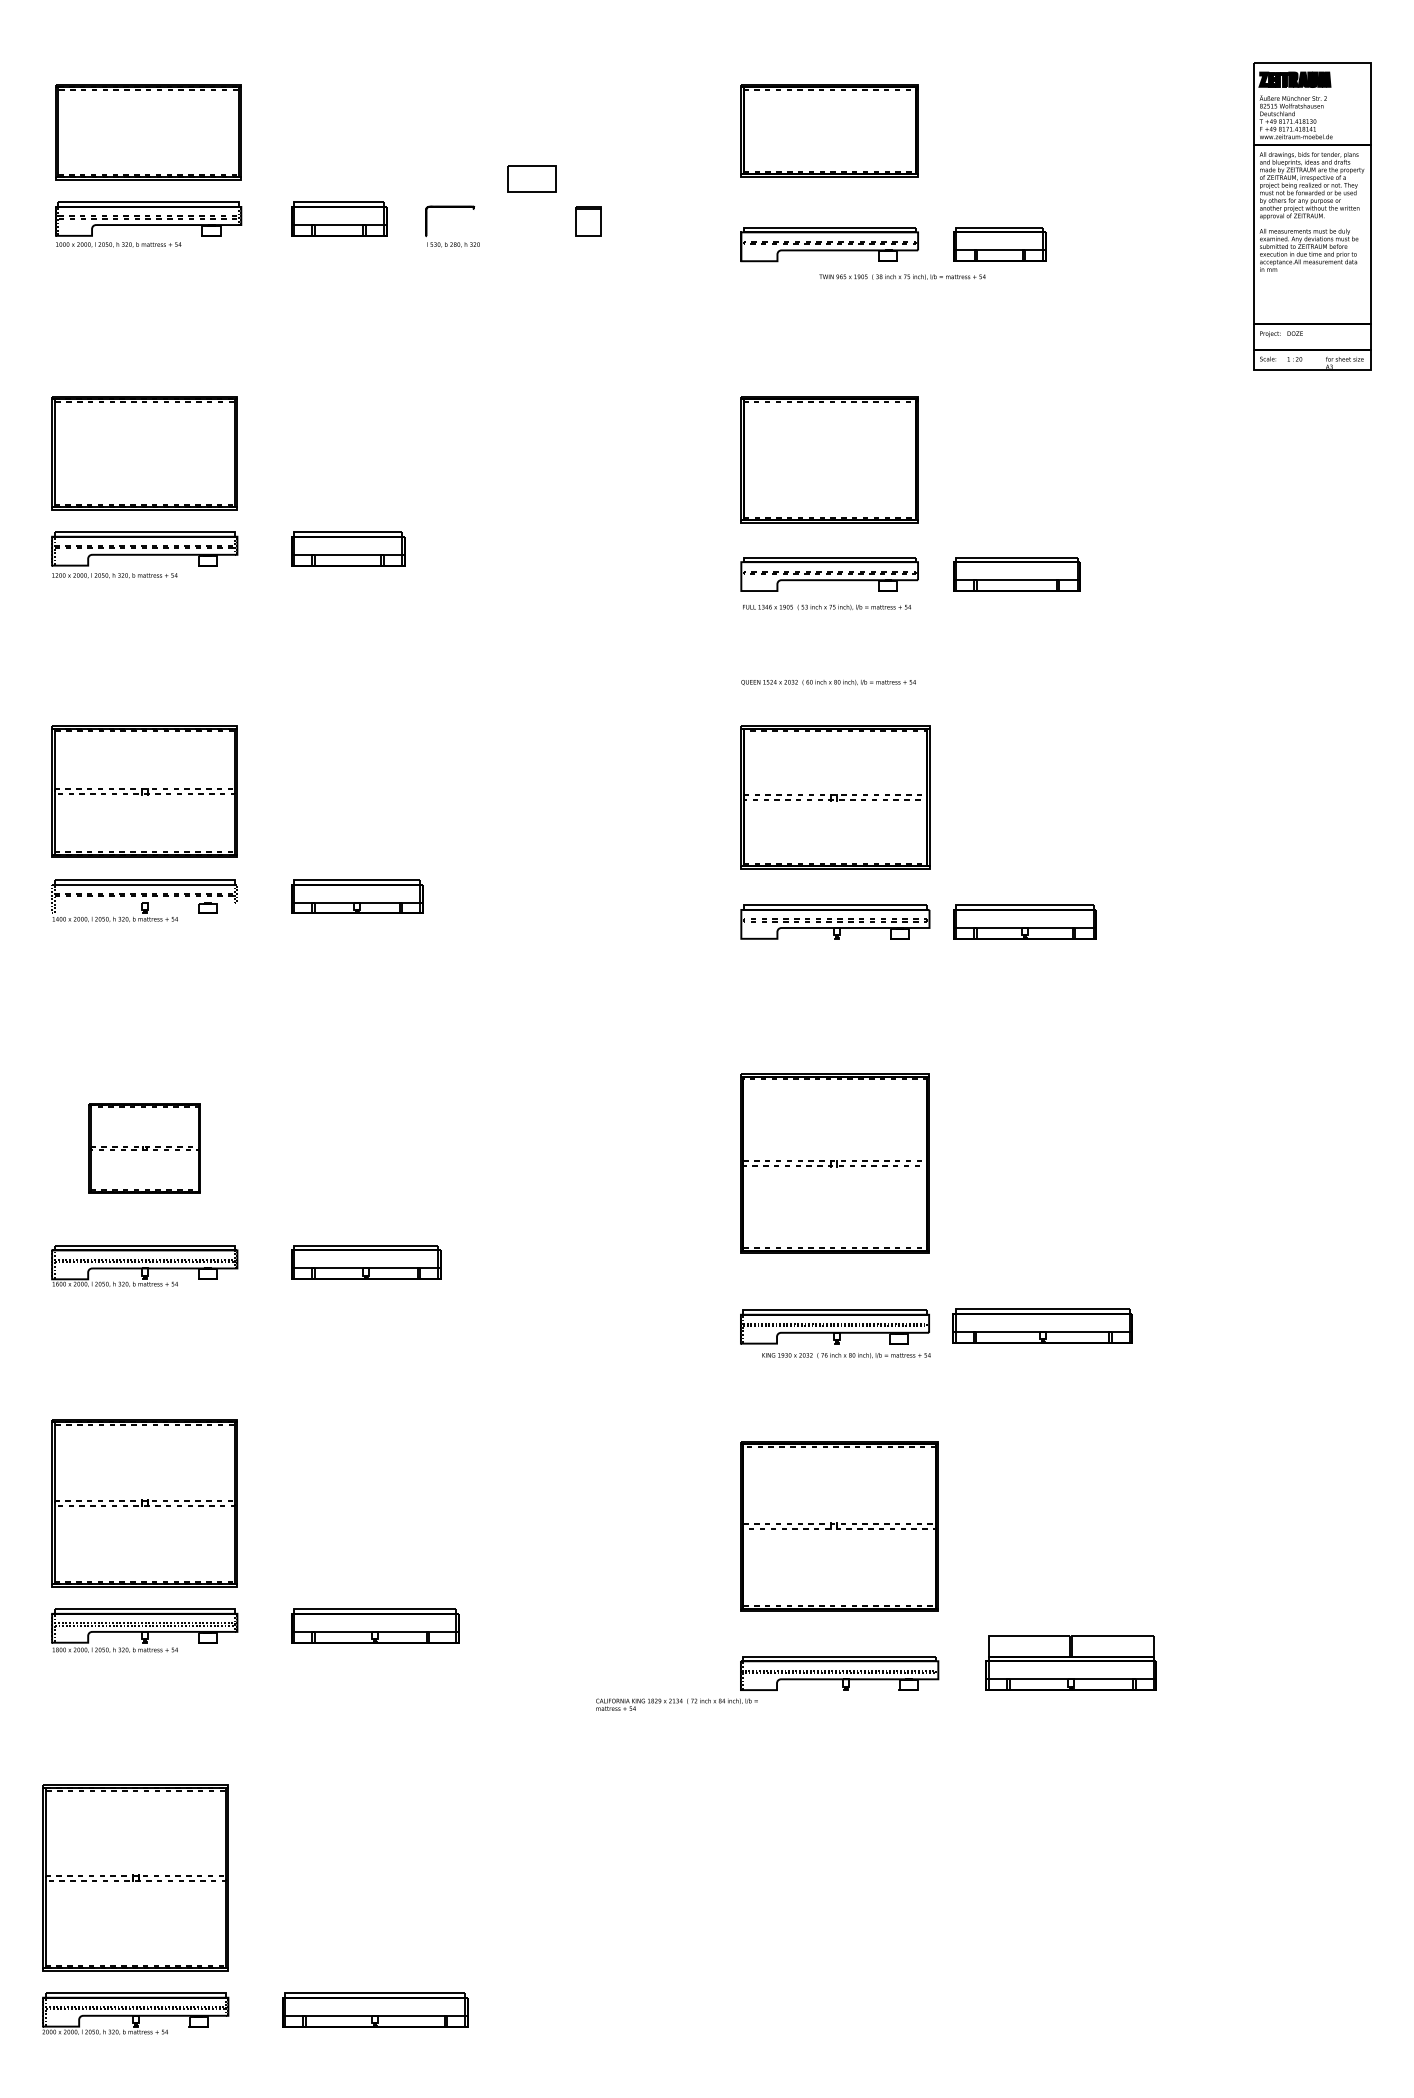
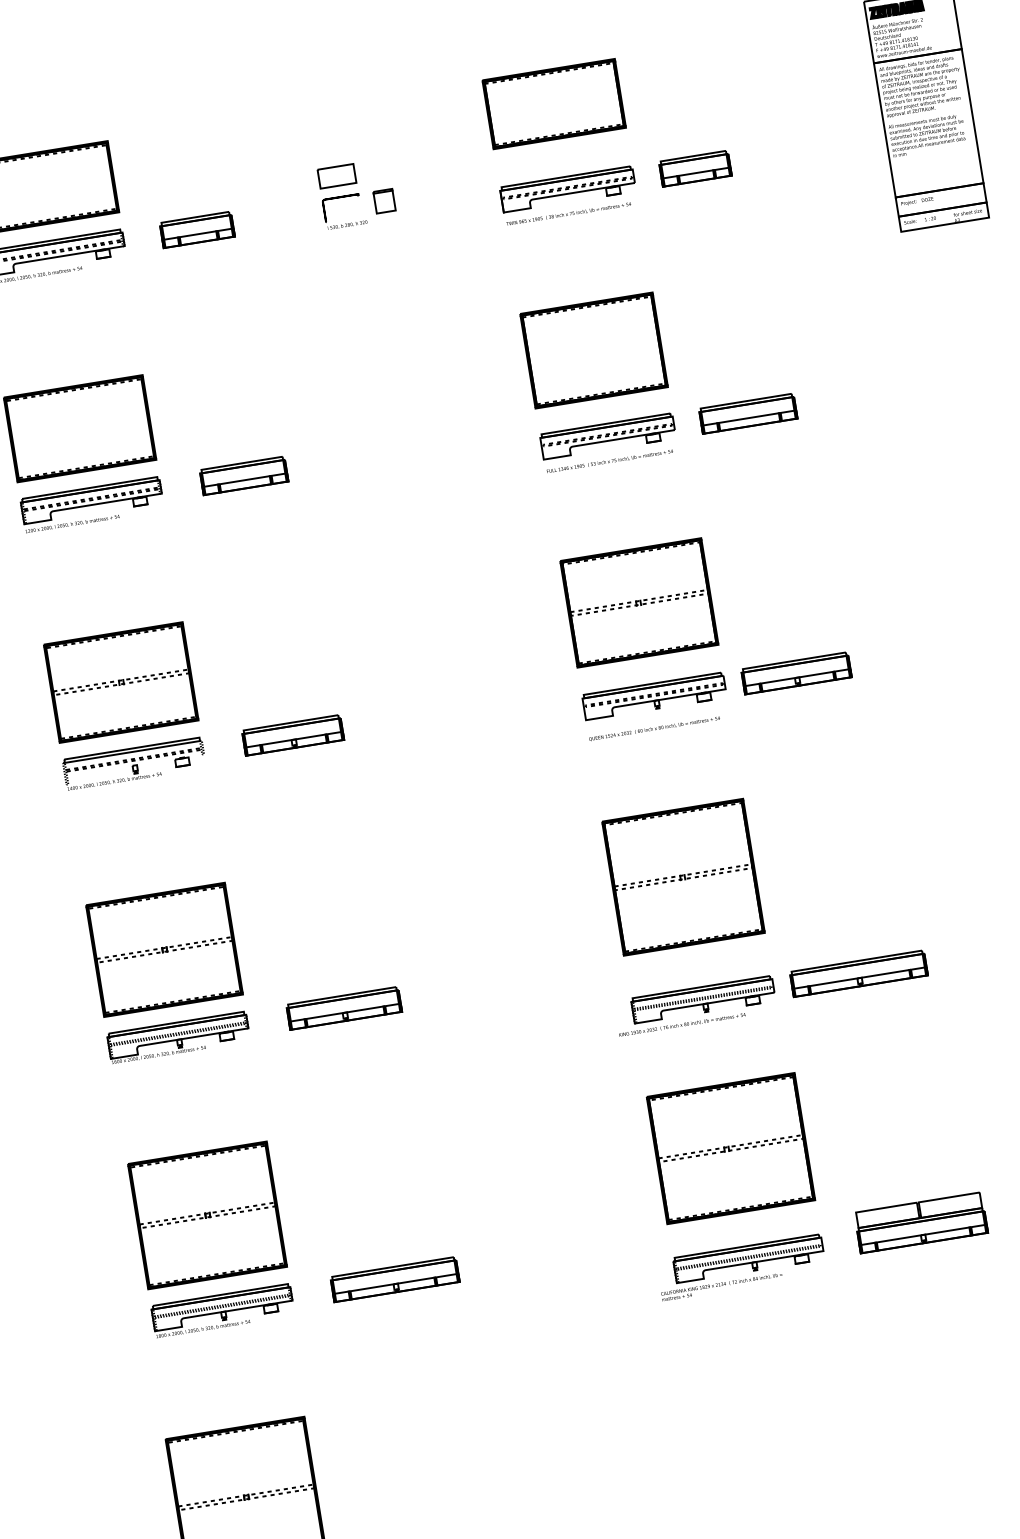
part: (452, 242) -> (346, 223), moved
text: (902, 276) -> (568, 213), moved
text: (828, 682) -> (654, 728), moved
part: (144, 1148) -> (164, 949), size x1.67
text: (846, 1355) -> (682, 1024), moved
text: (676, 1704) -> (721, 1286), moved

